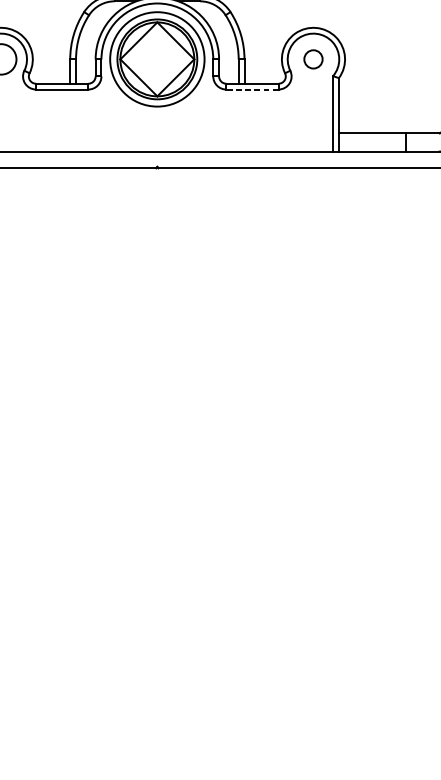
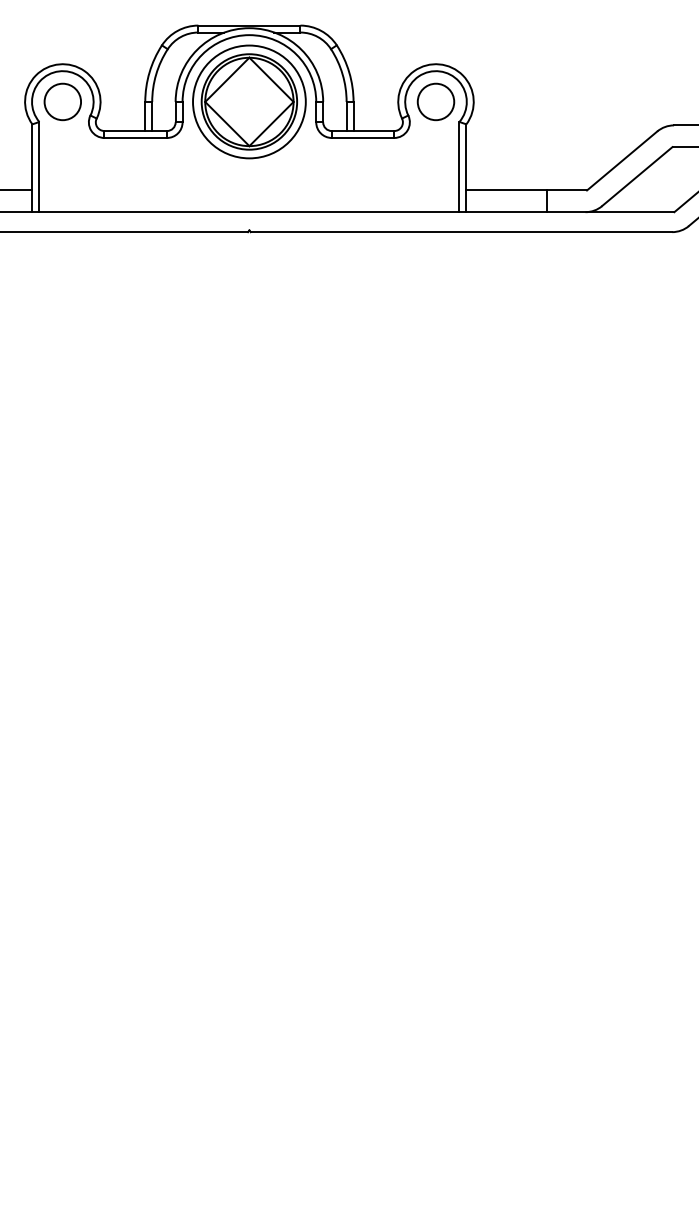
circle: (313, 59) -> (435, 101), size x1.67
line: (251, 89) -> (362, 137), dashed -> solid

